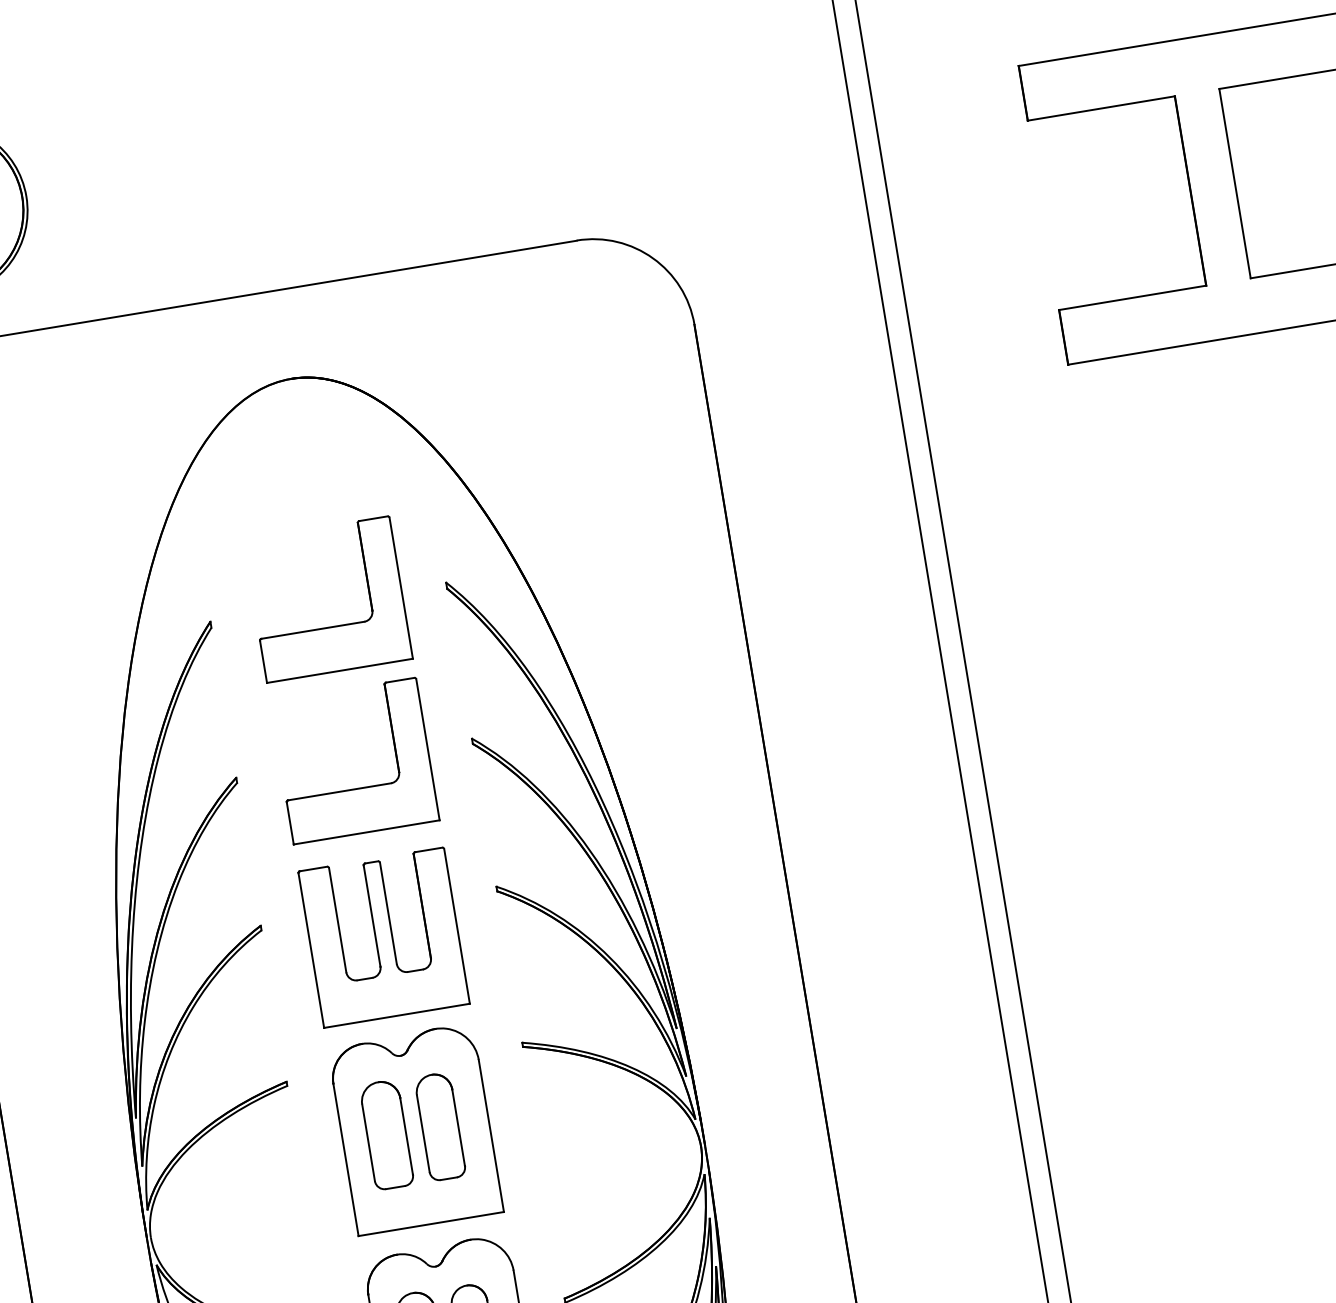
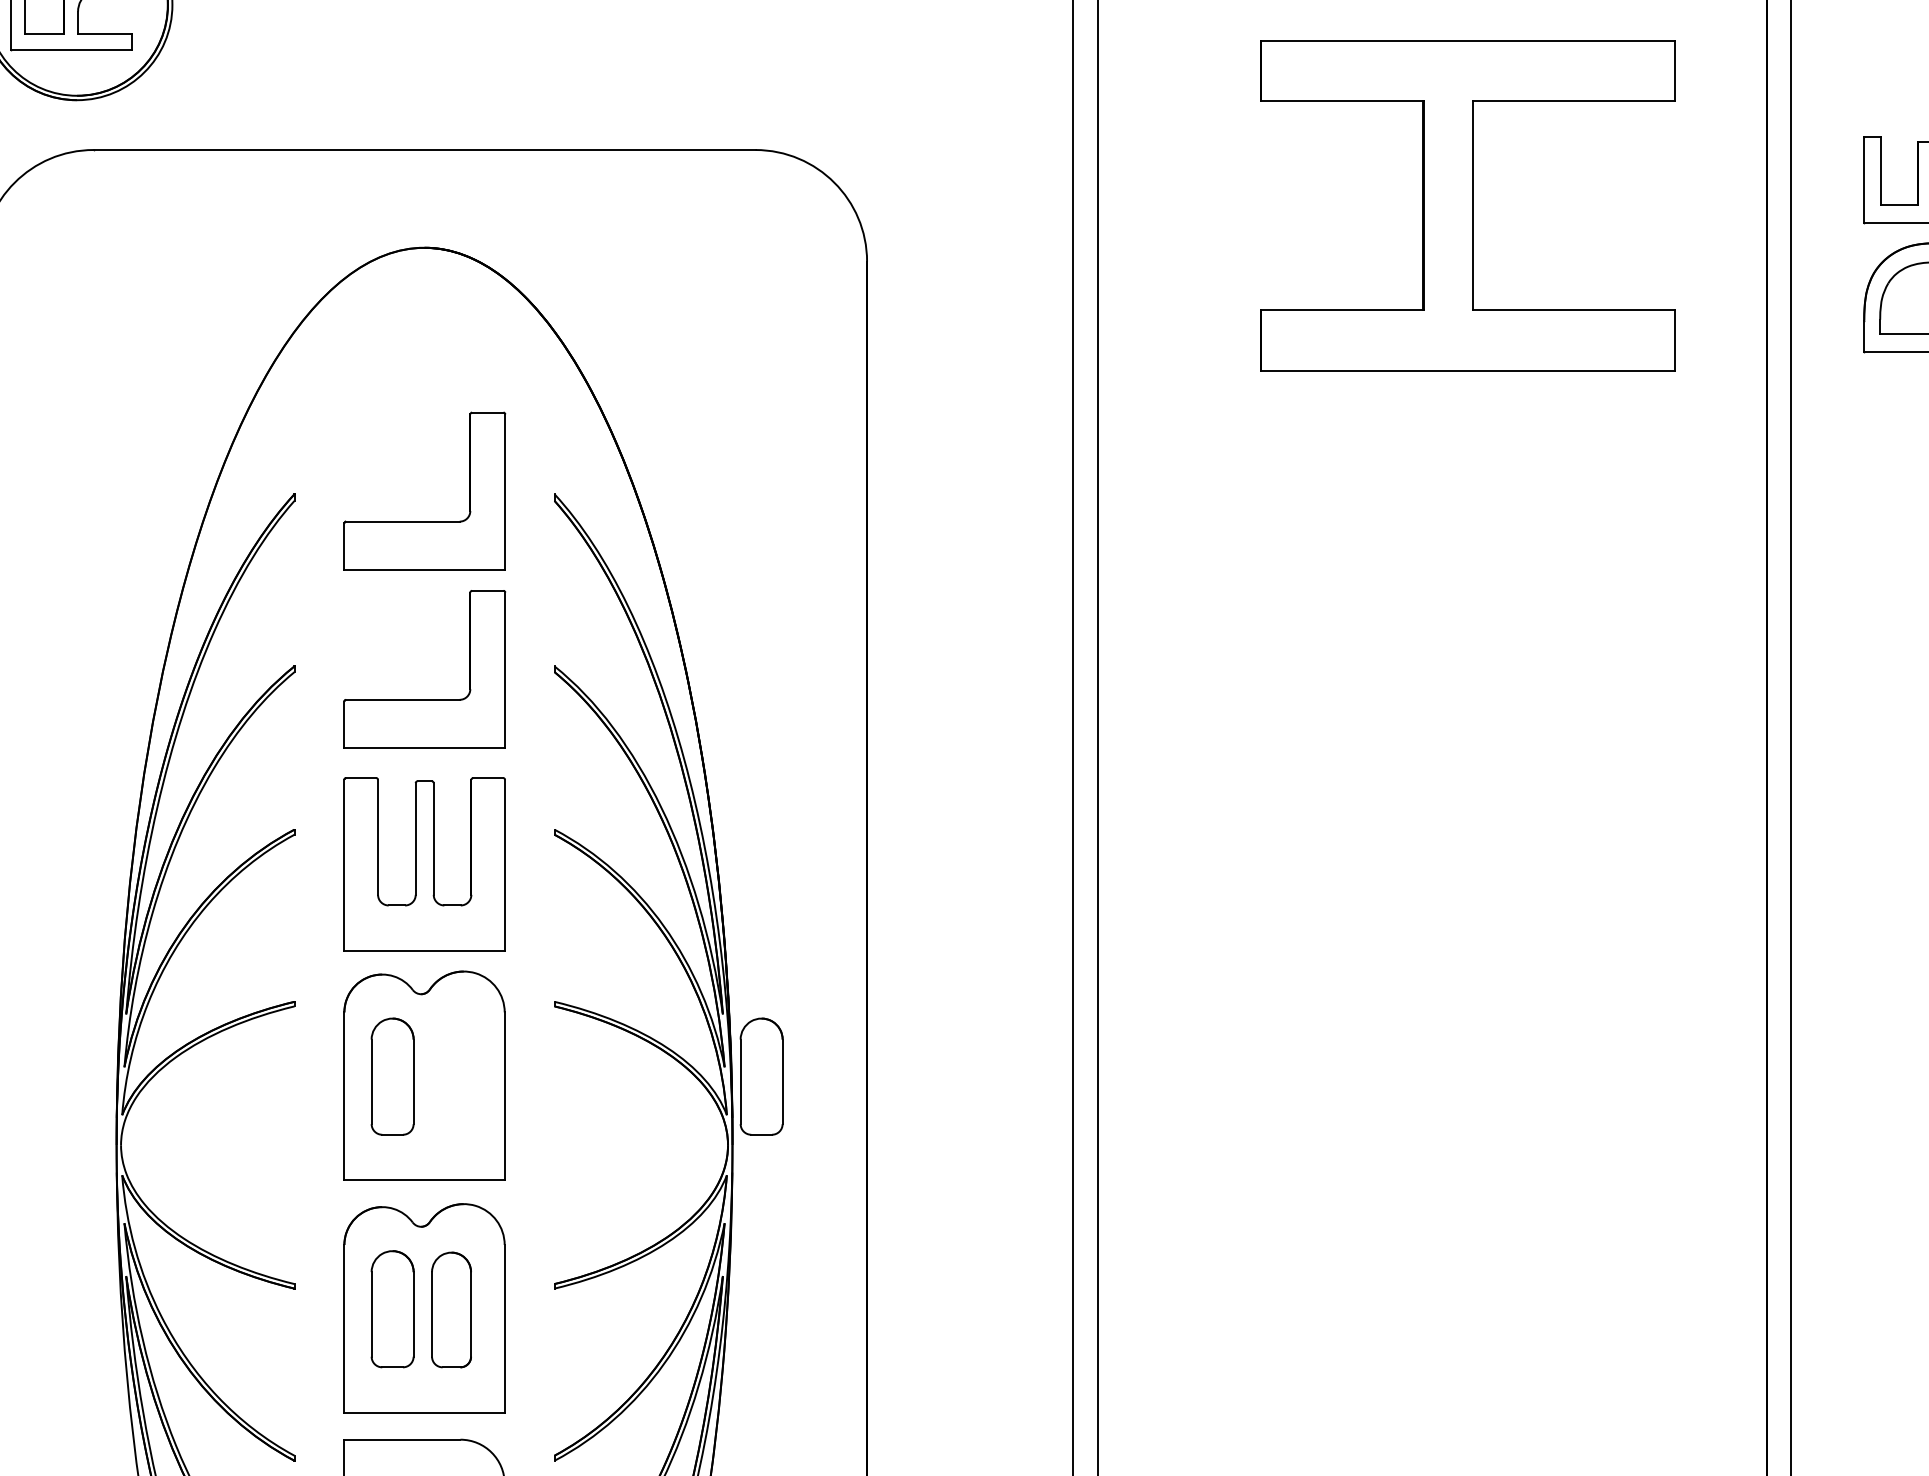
part: (721, 1079) -> (761, 1076), added
part: (440, 1126) -> (451, 1077), removed

